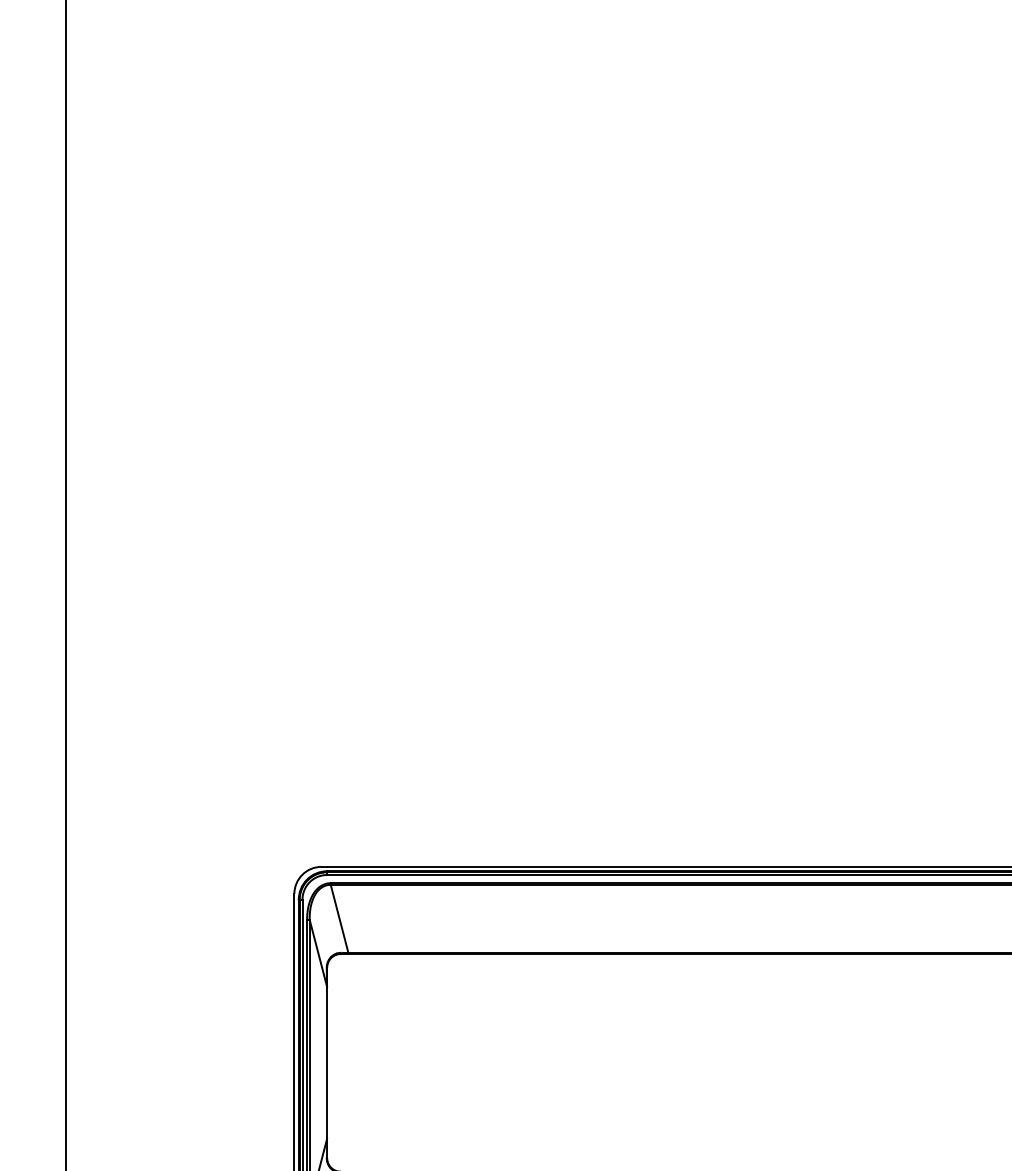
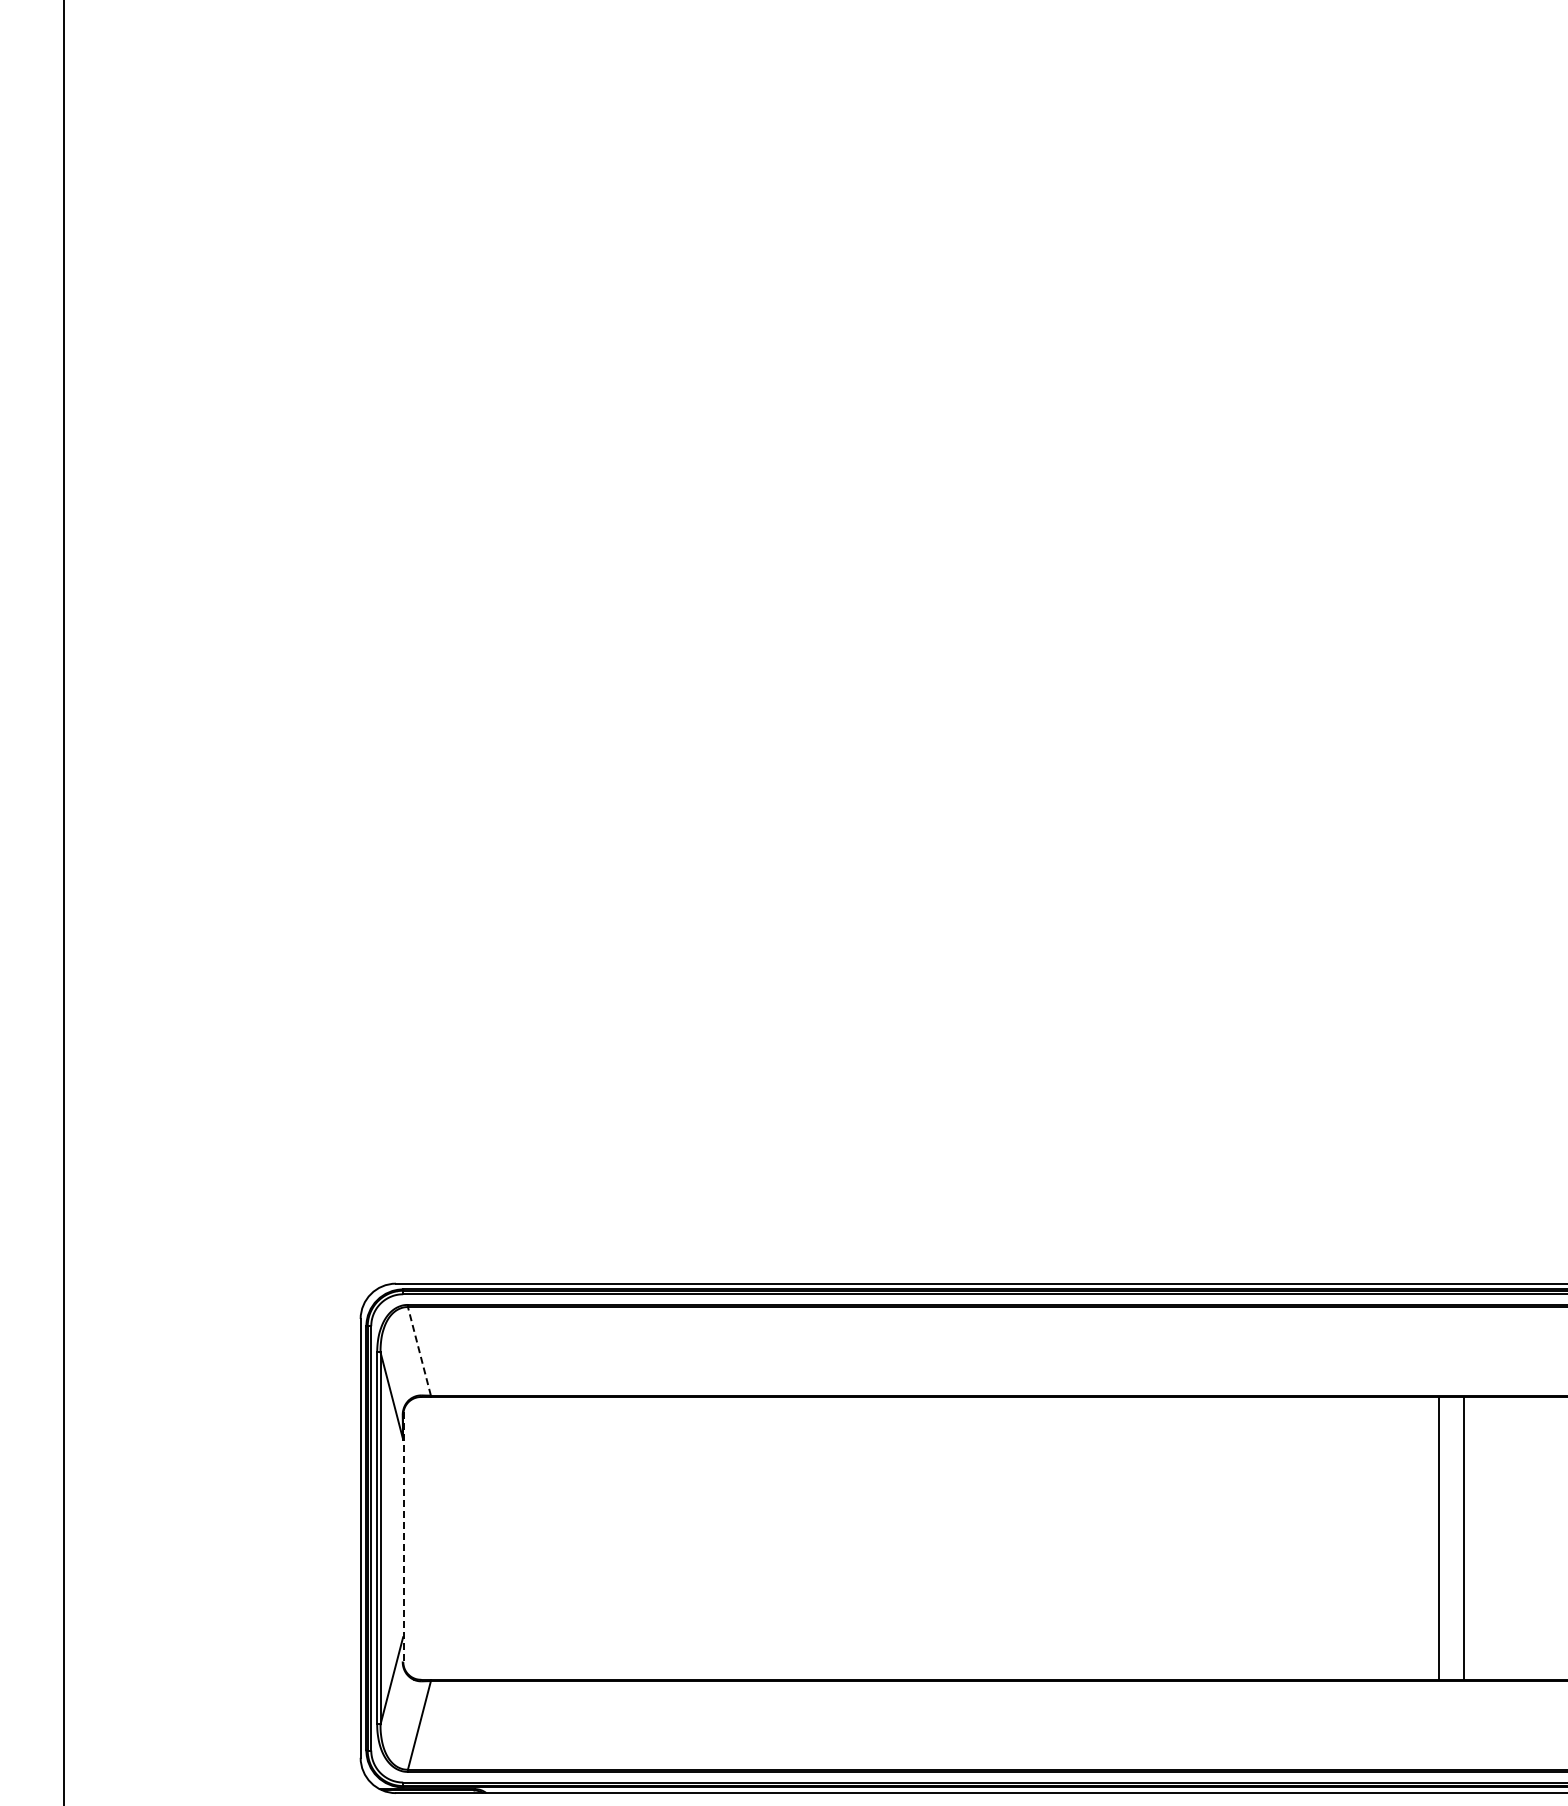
line: (339, 919) -> (419, 1351), solid -> dashed
line: (327, 1062) -> (403, 1538), solid -> dashed

